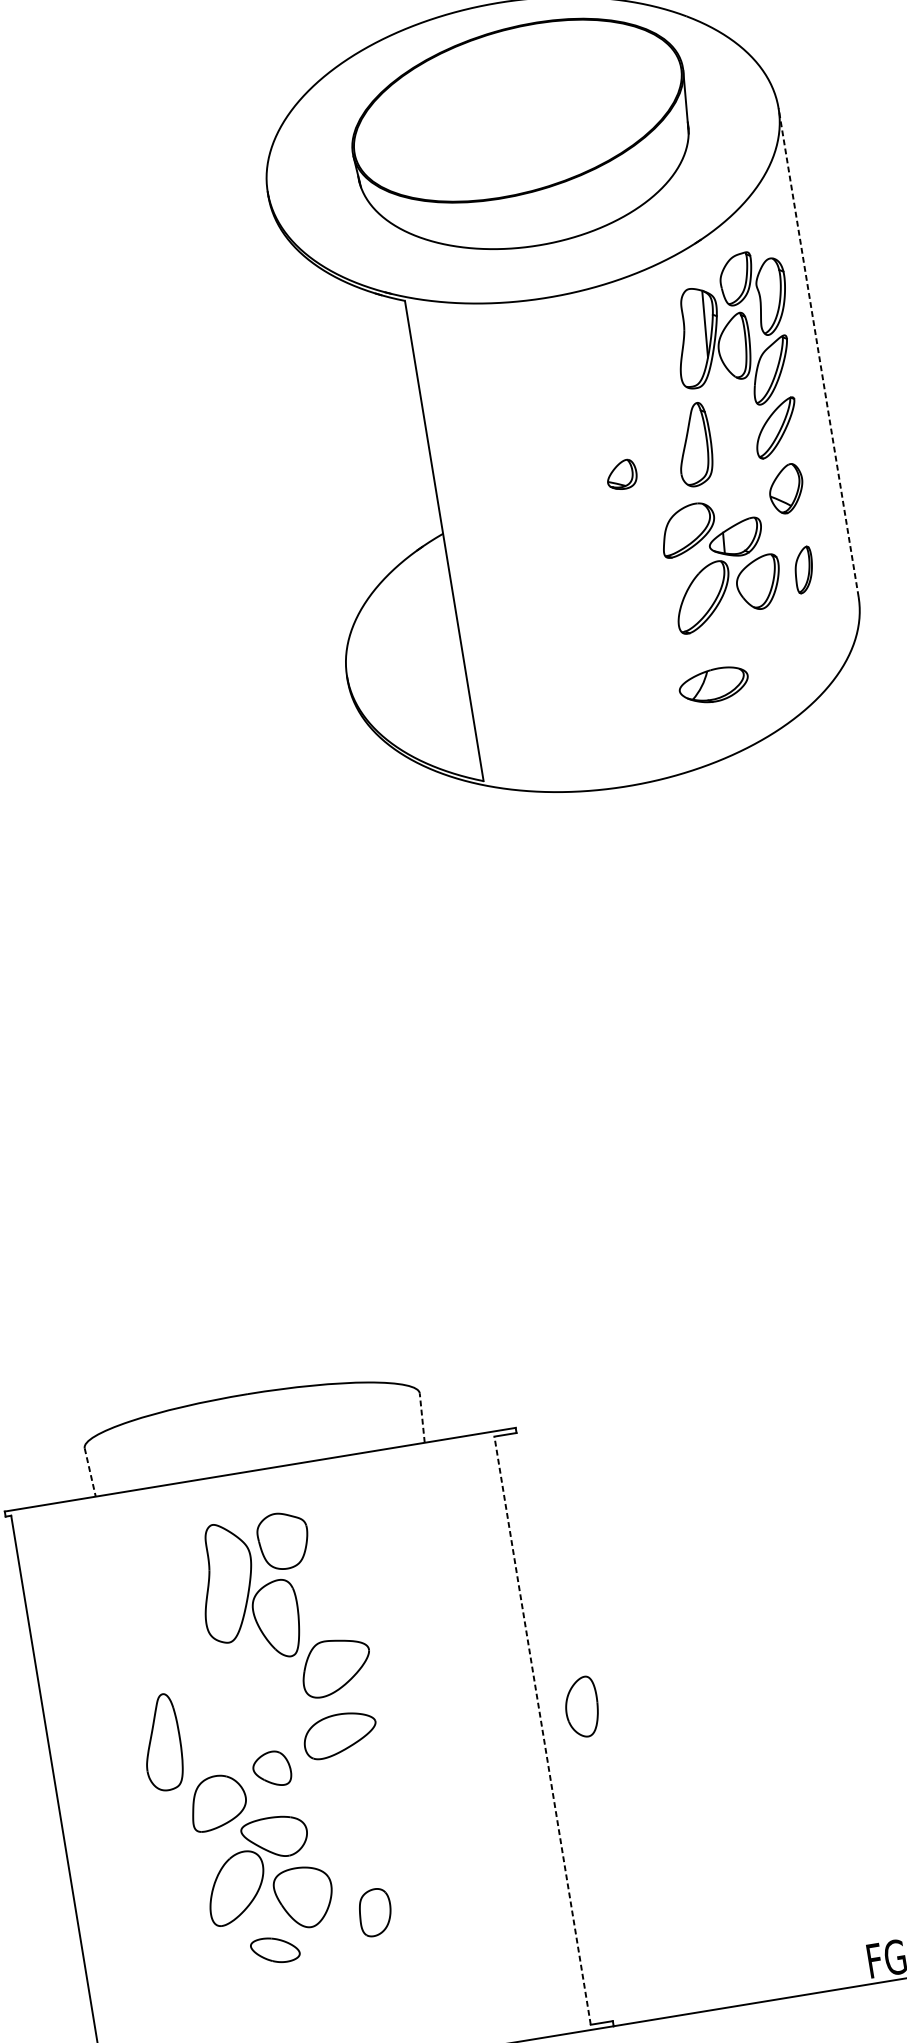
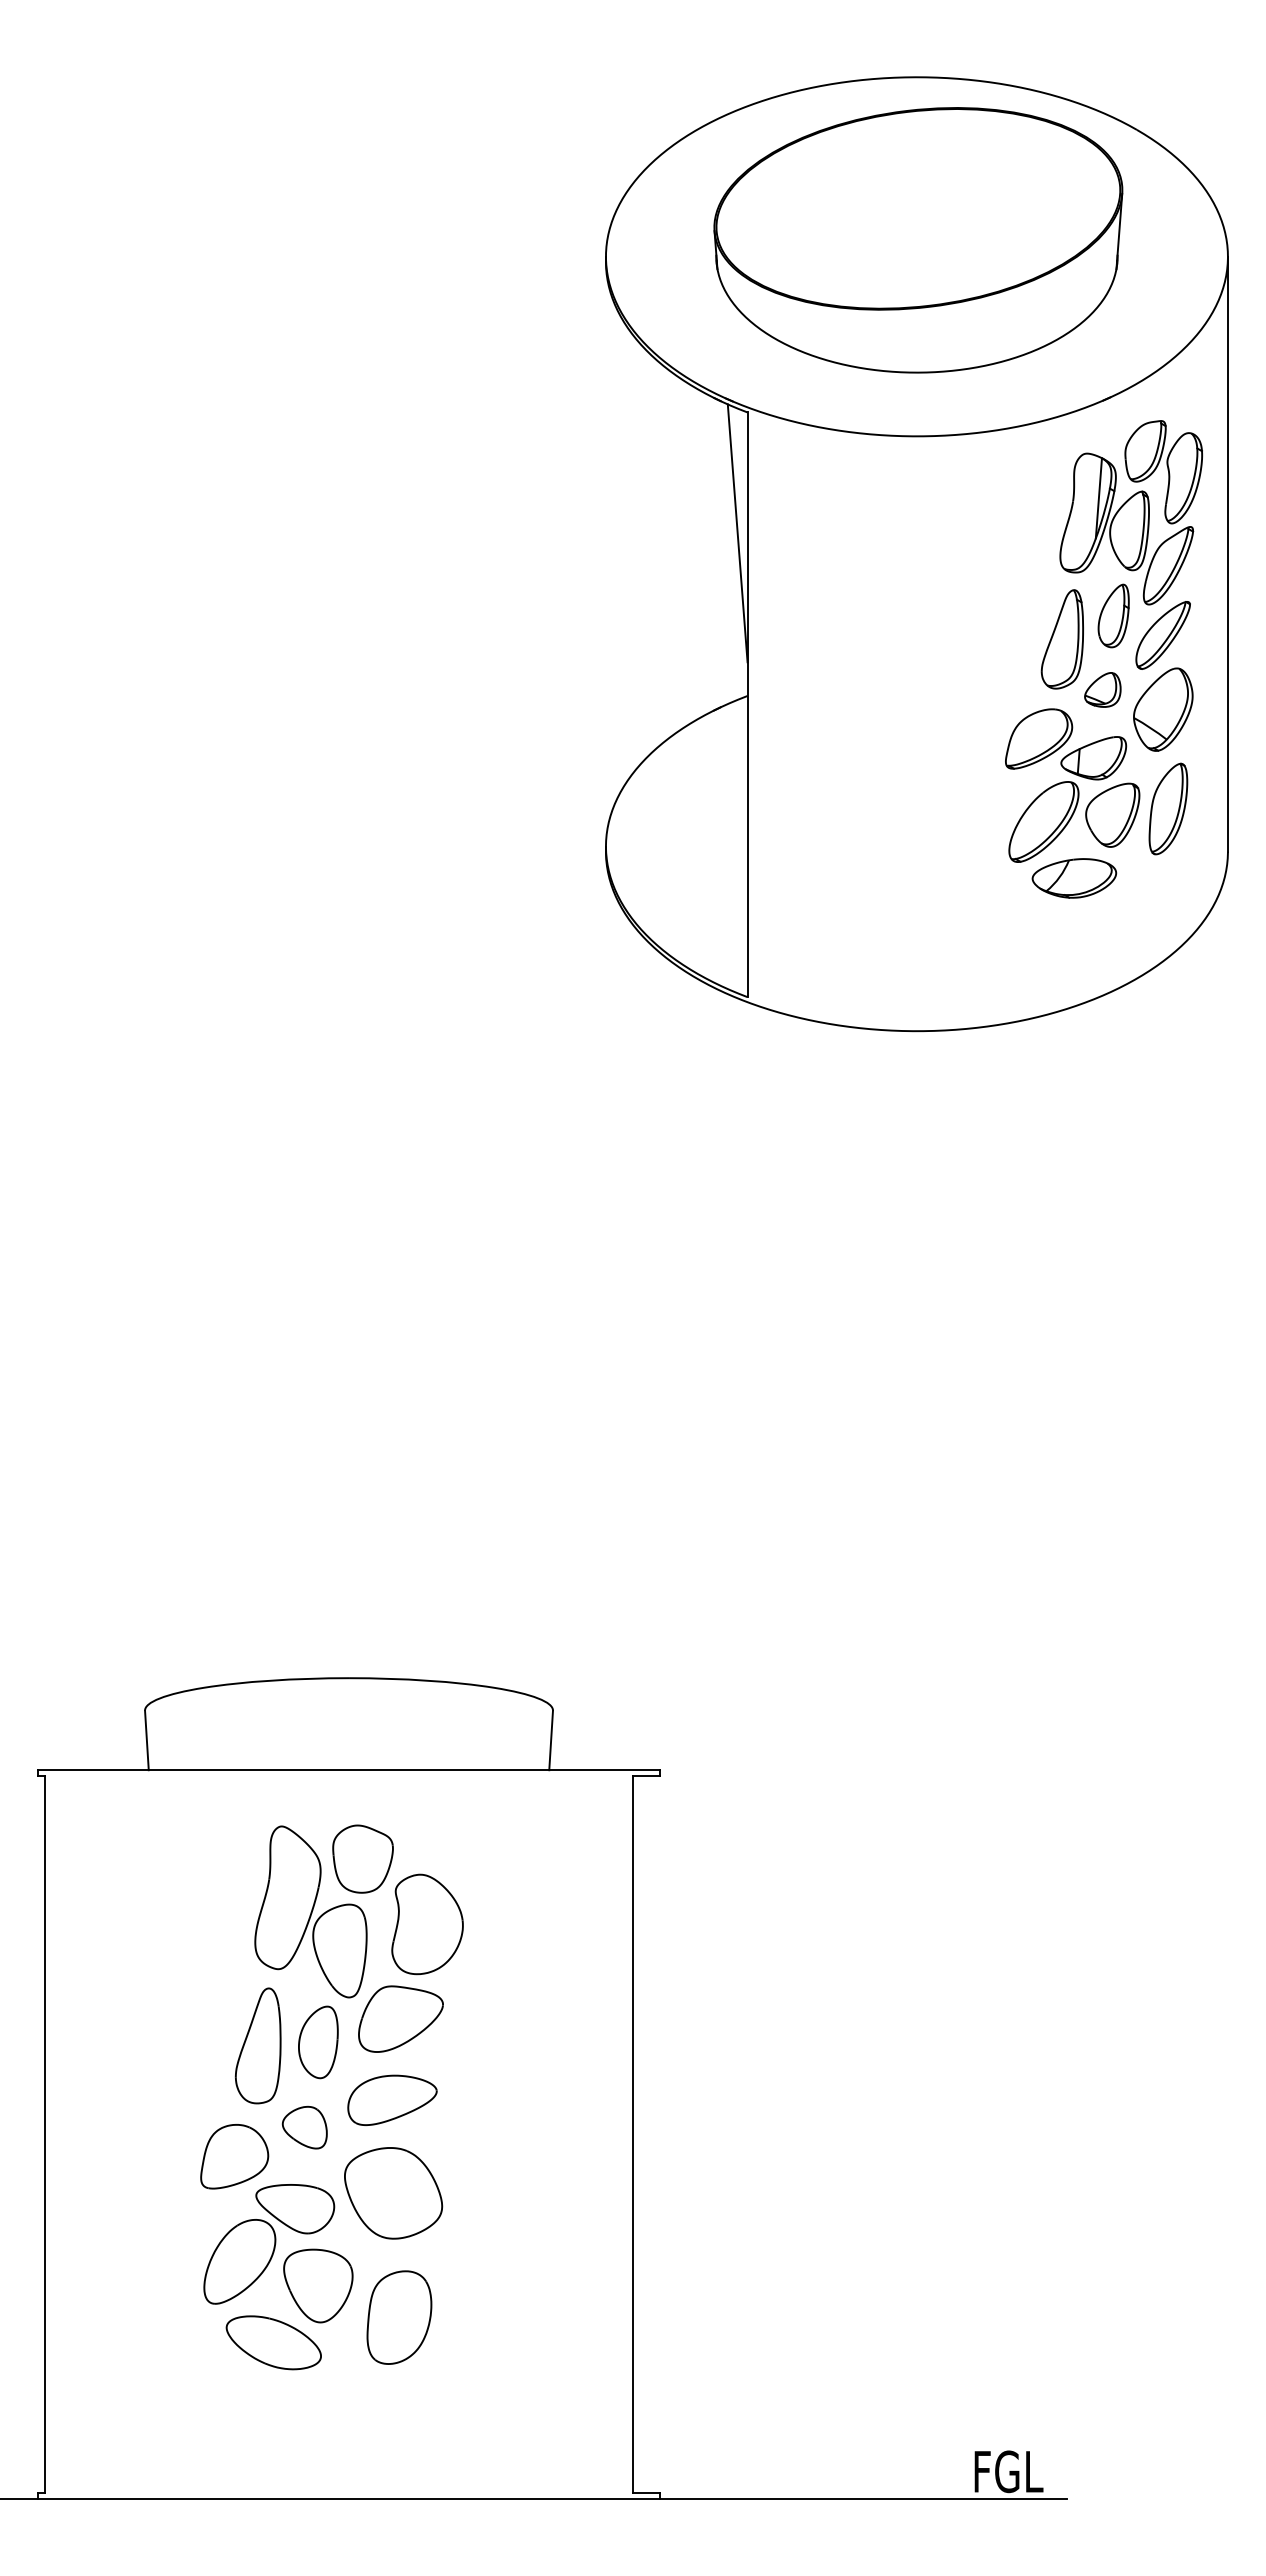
line: (818, 352) -> (1227, 553), dashed -> solid
line: (412, 401) -> (737, 533), added
part: (732, 418) -> (1113, 615), added
part: (621, 474) -> (1102, 689), moved
part: (786, 488) -> (1163, 709), size x1.43
part: (803, 569) -> (1168, 808), size x1.67
part: (714, 685) -> (1074, 878), moved
line: (422, 1418) -> (551, 1740), dashed -> solid
line: (89, 1472) -> (146, 1740), dashed -> solid
part: (345, 1585) -> (427, 1924), added
part: (582, 1707) -> (318, 2042), moved
line: (542, 1729) -> (633, 2133), dashed -> solid
part: (161, 1742) -> (257, 2045), moved
part: (353, 1811) -> (393, 2193), added
part: (375, 1912) -> (399, 2317), size x1.67
part: (275, 1949) -> (273, 2342), size x1.67

